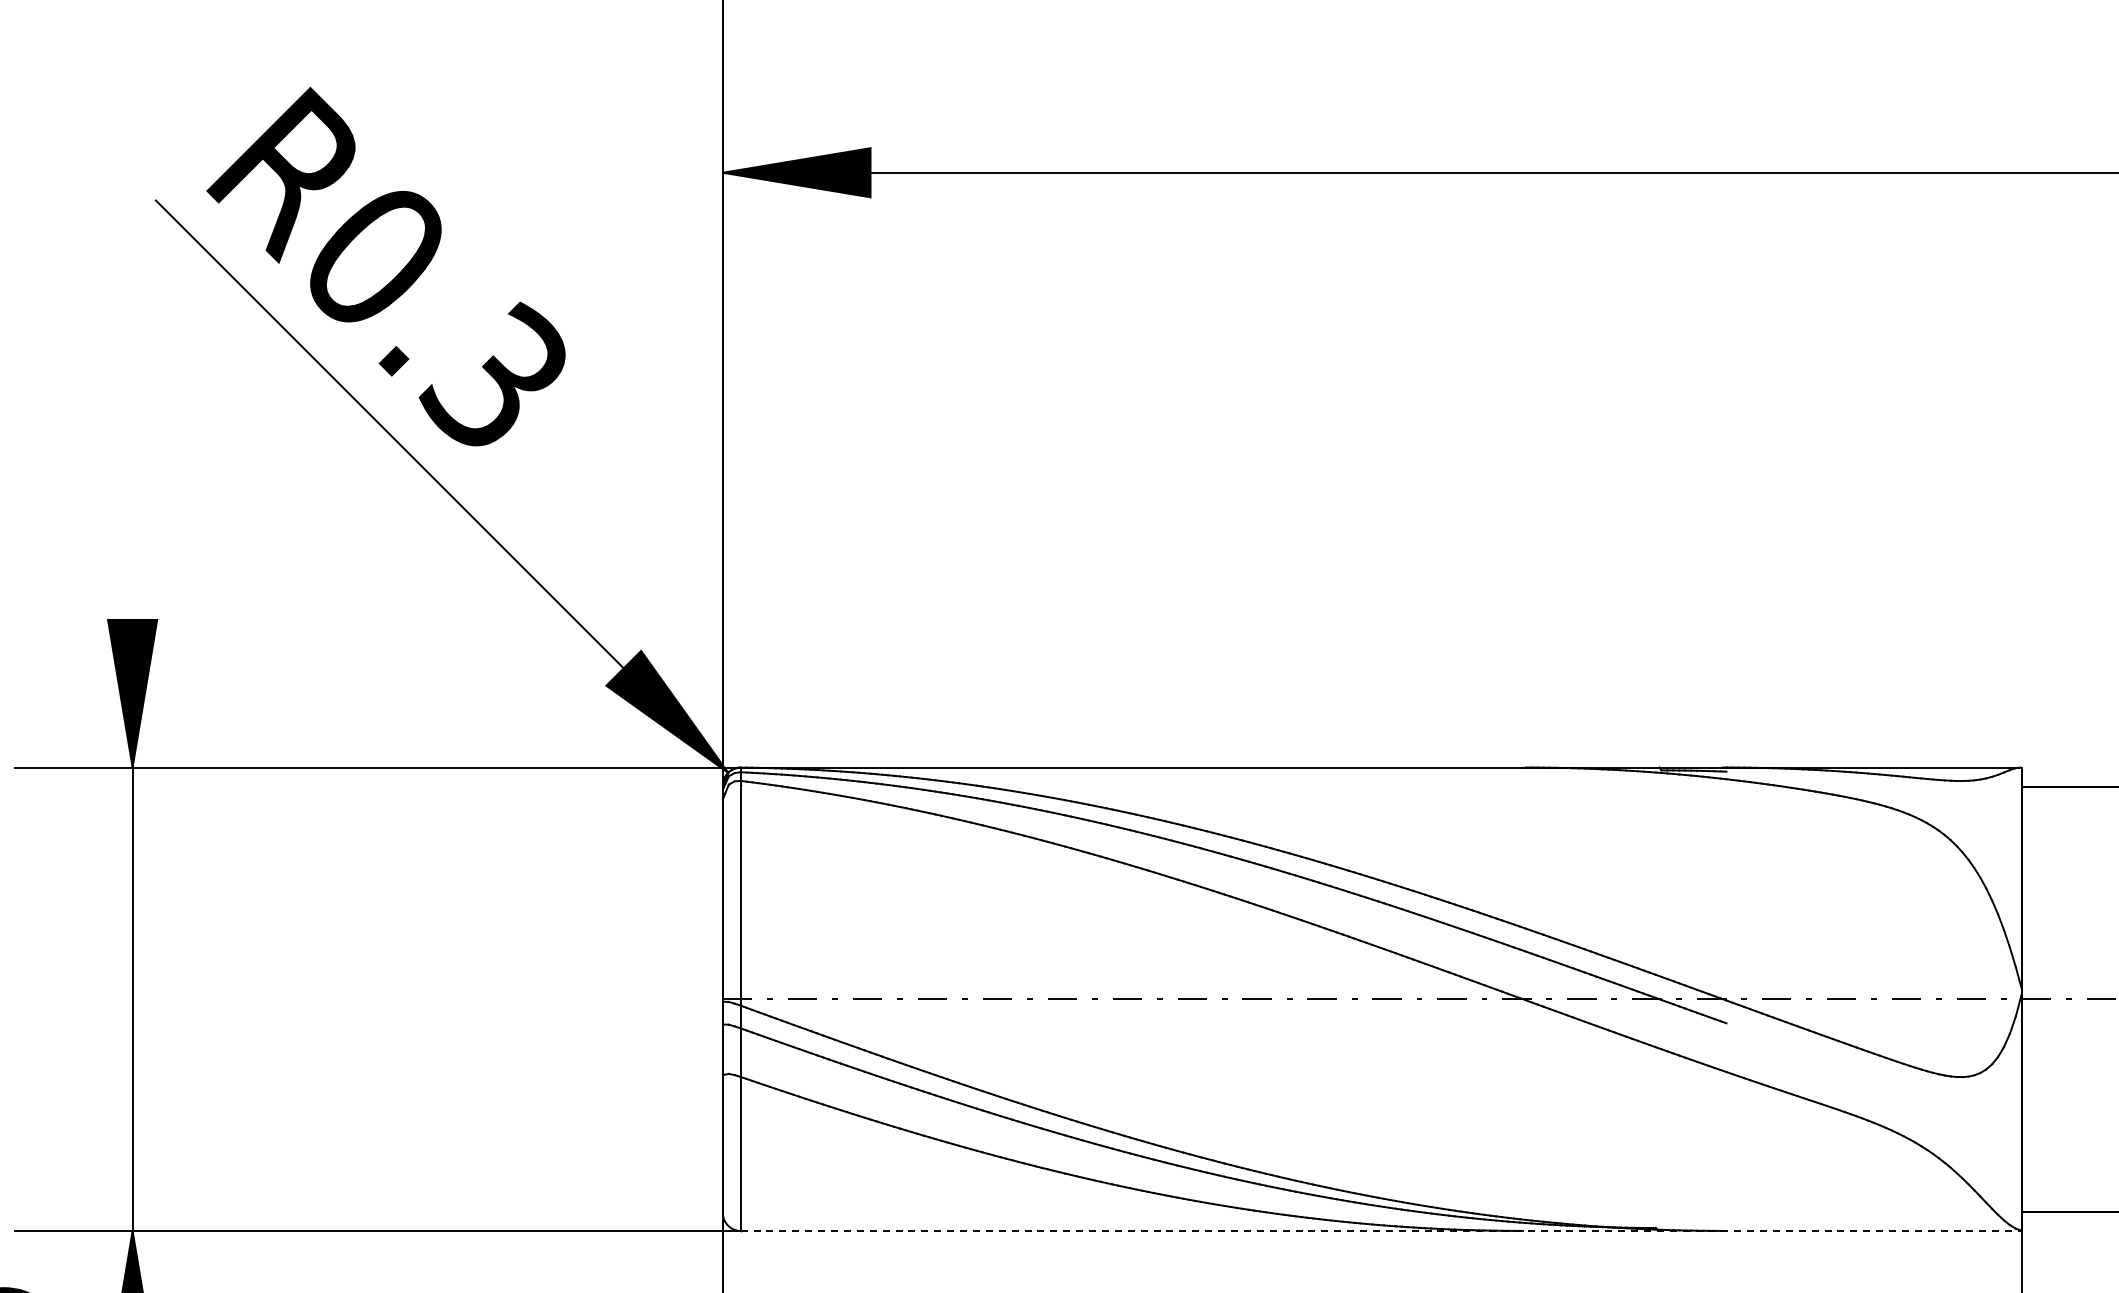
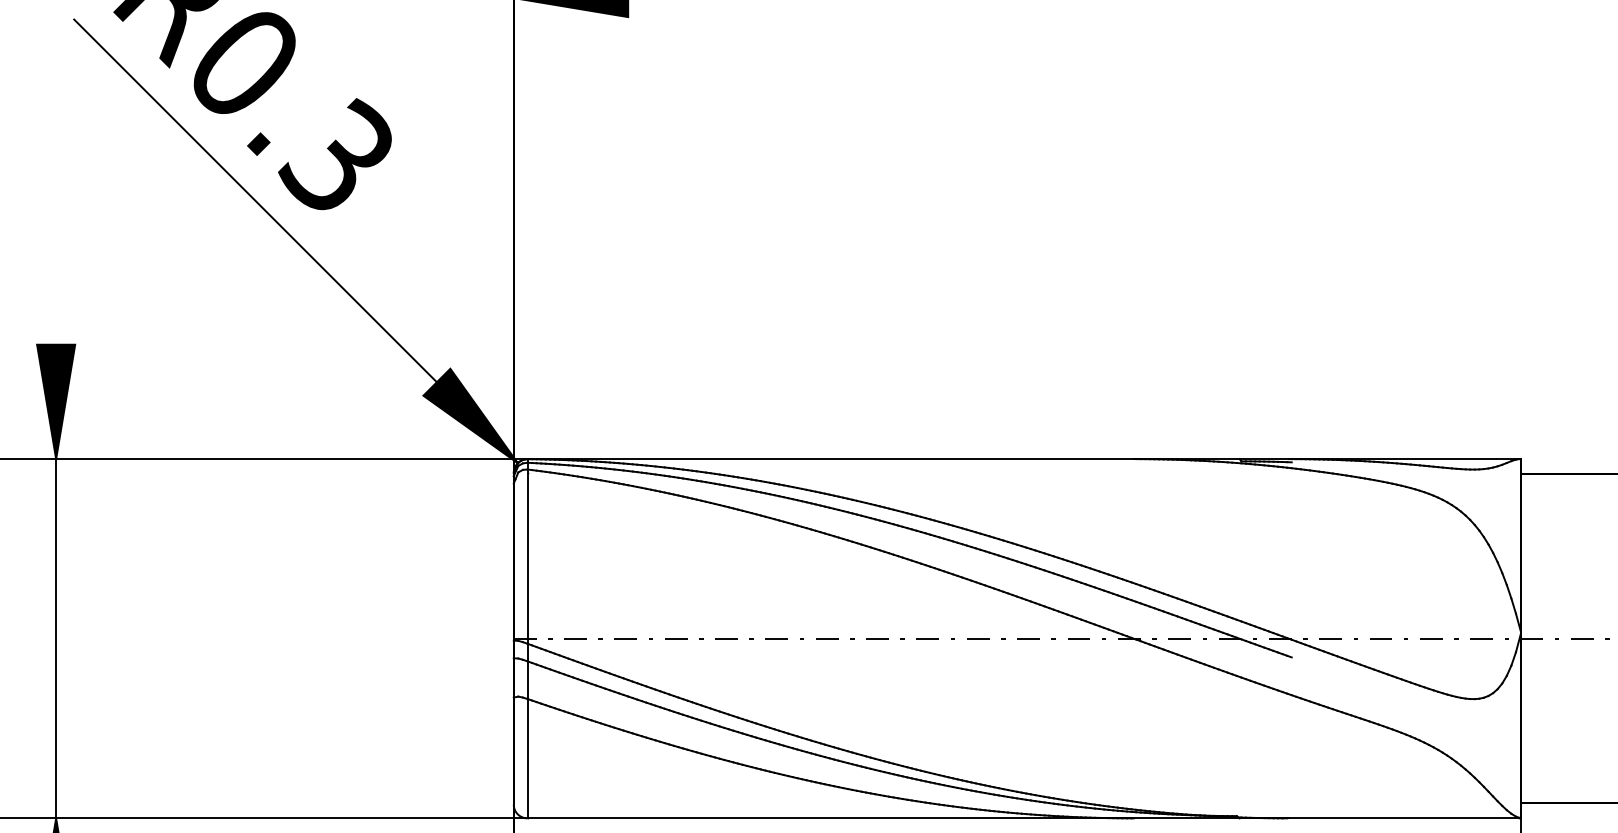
line: (1381, 1230) -> (1024, 818), dashed -> solid

